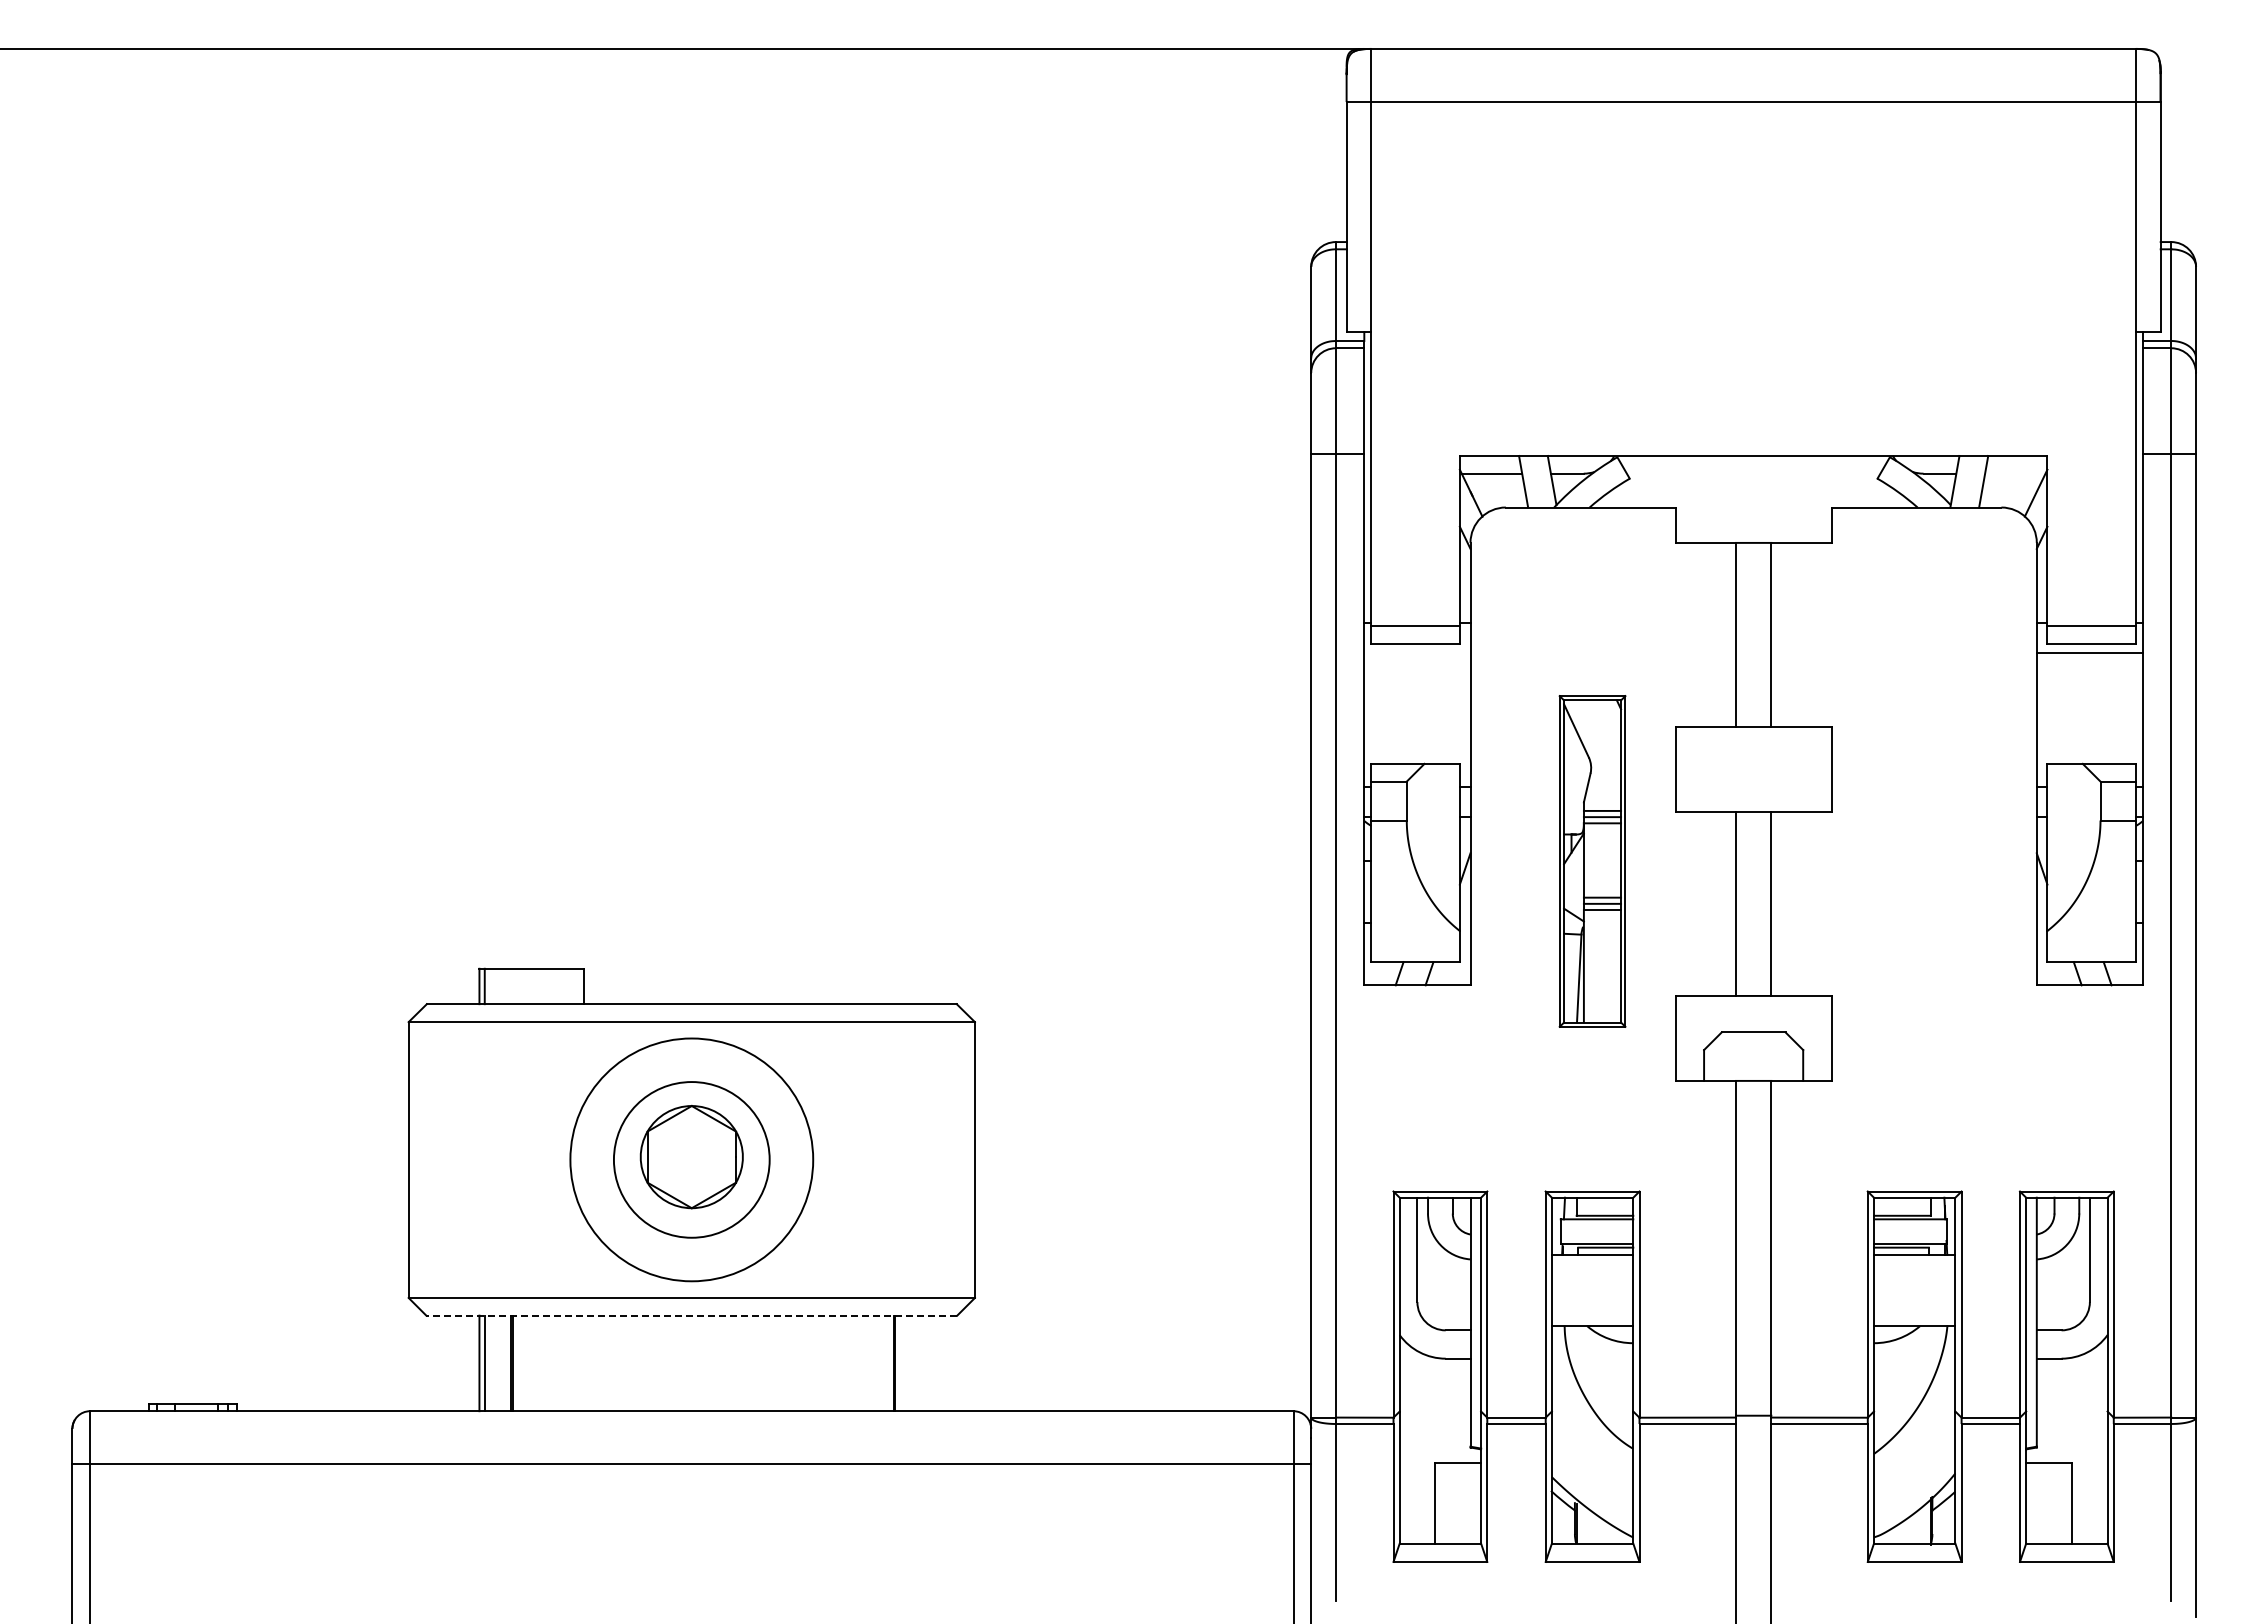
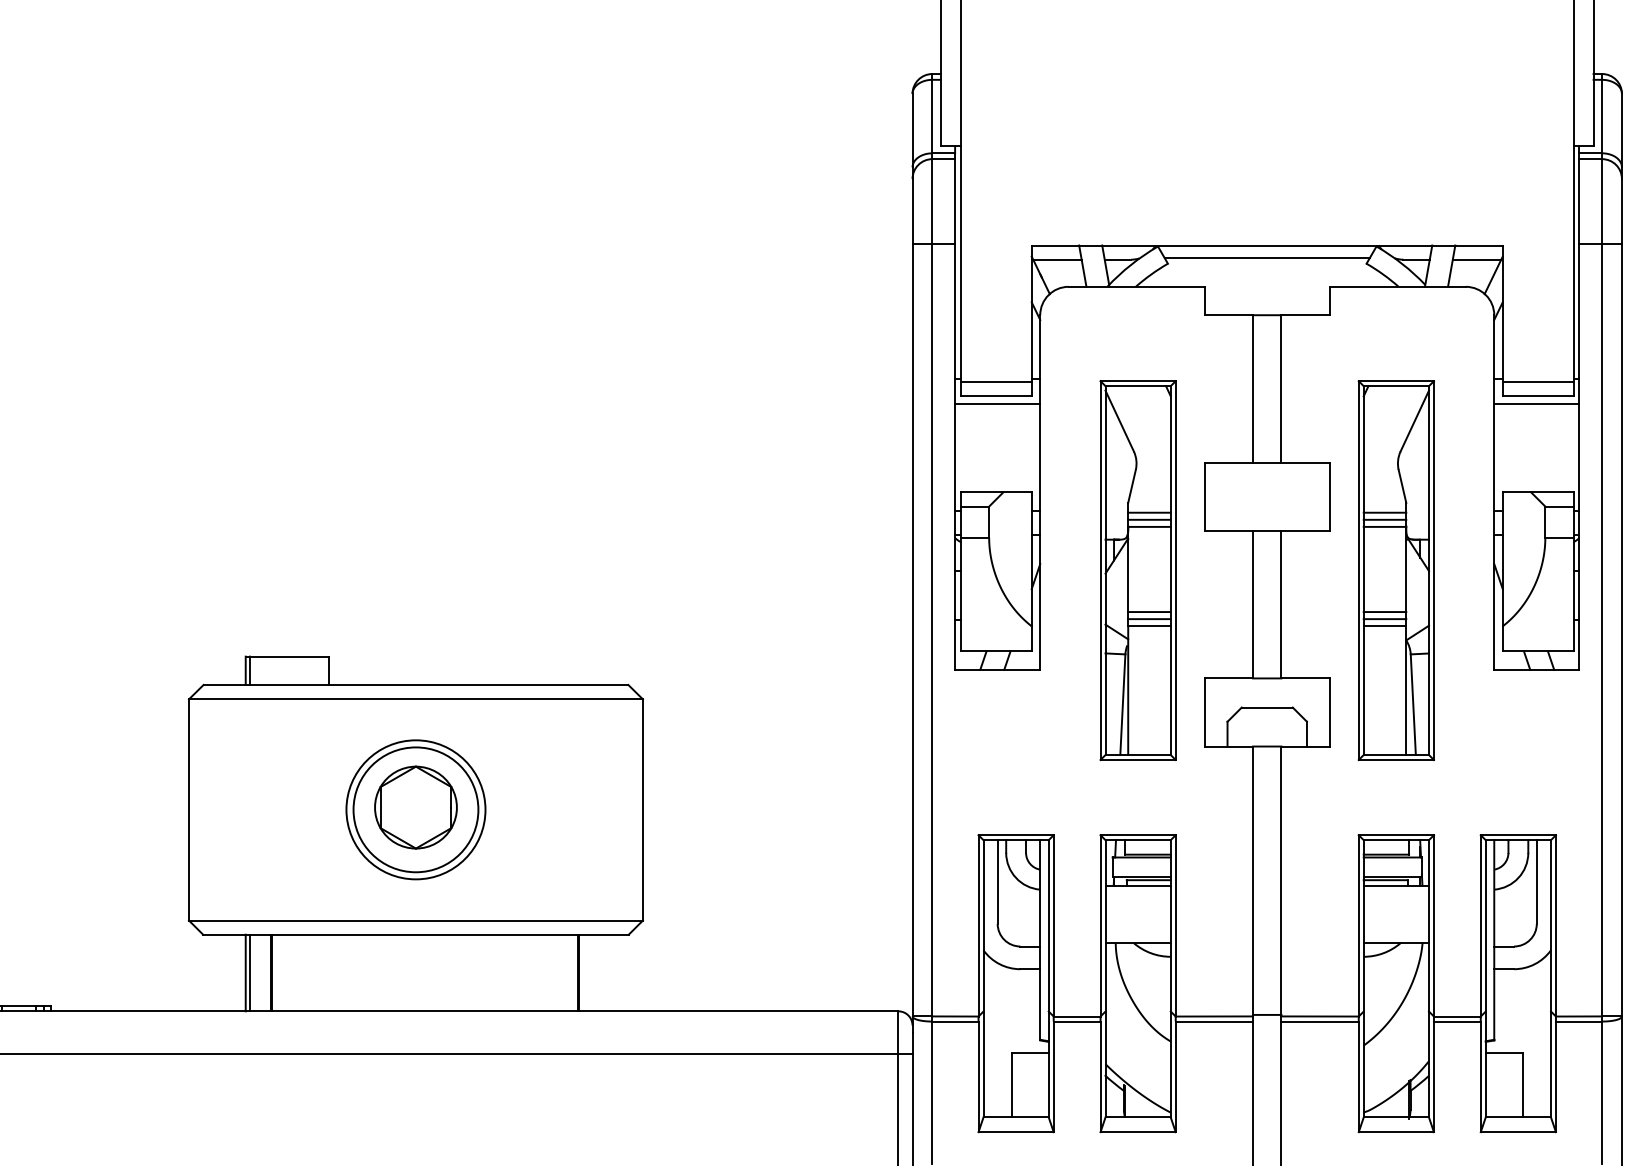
line: (1753, 472) -> (1267, 258), added
line: (2015, 473) -> (1477, 259), added
line: (1417, 653) -> (997, 403), added
part: (1592, 861) -> (1138, 570), size x1.43
part: (1914, 861) -> (1396, 570), added
circle: (691, 1159) -> (415, 809), size x0.71
line: (691, 1315) -> (415, 934), dashed -> solid

